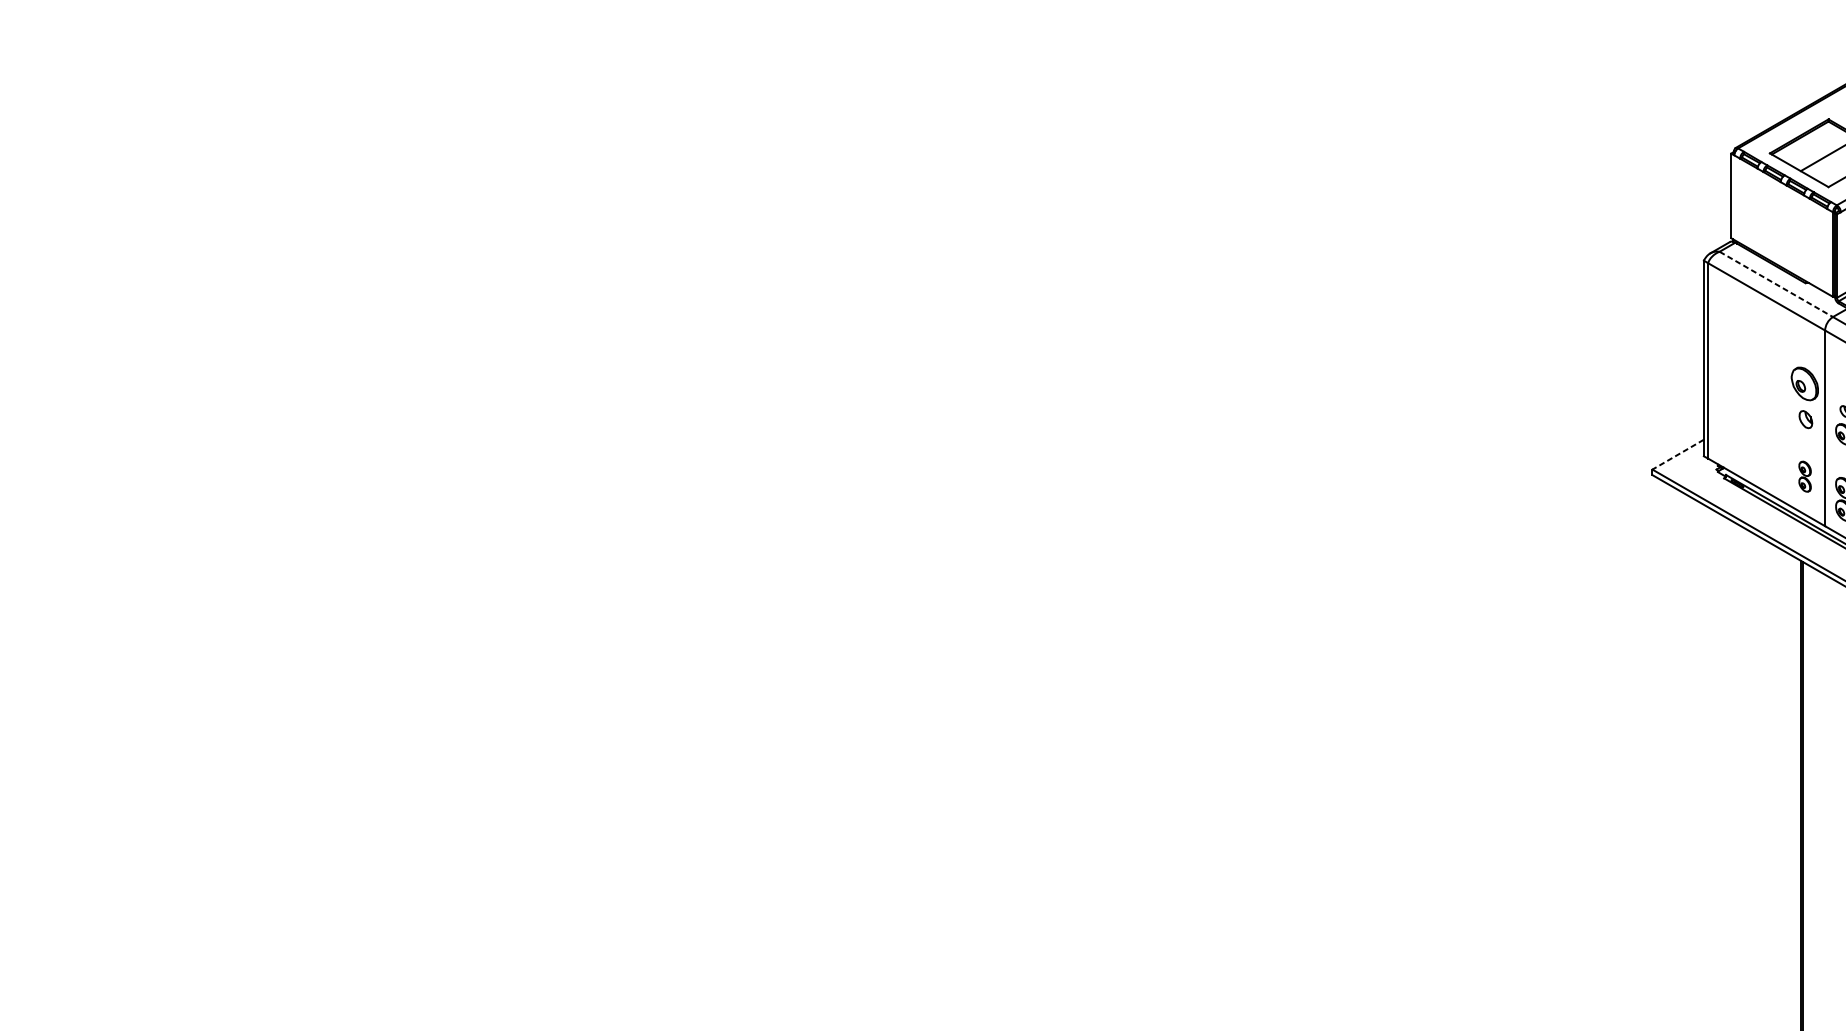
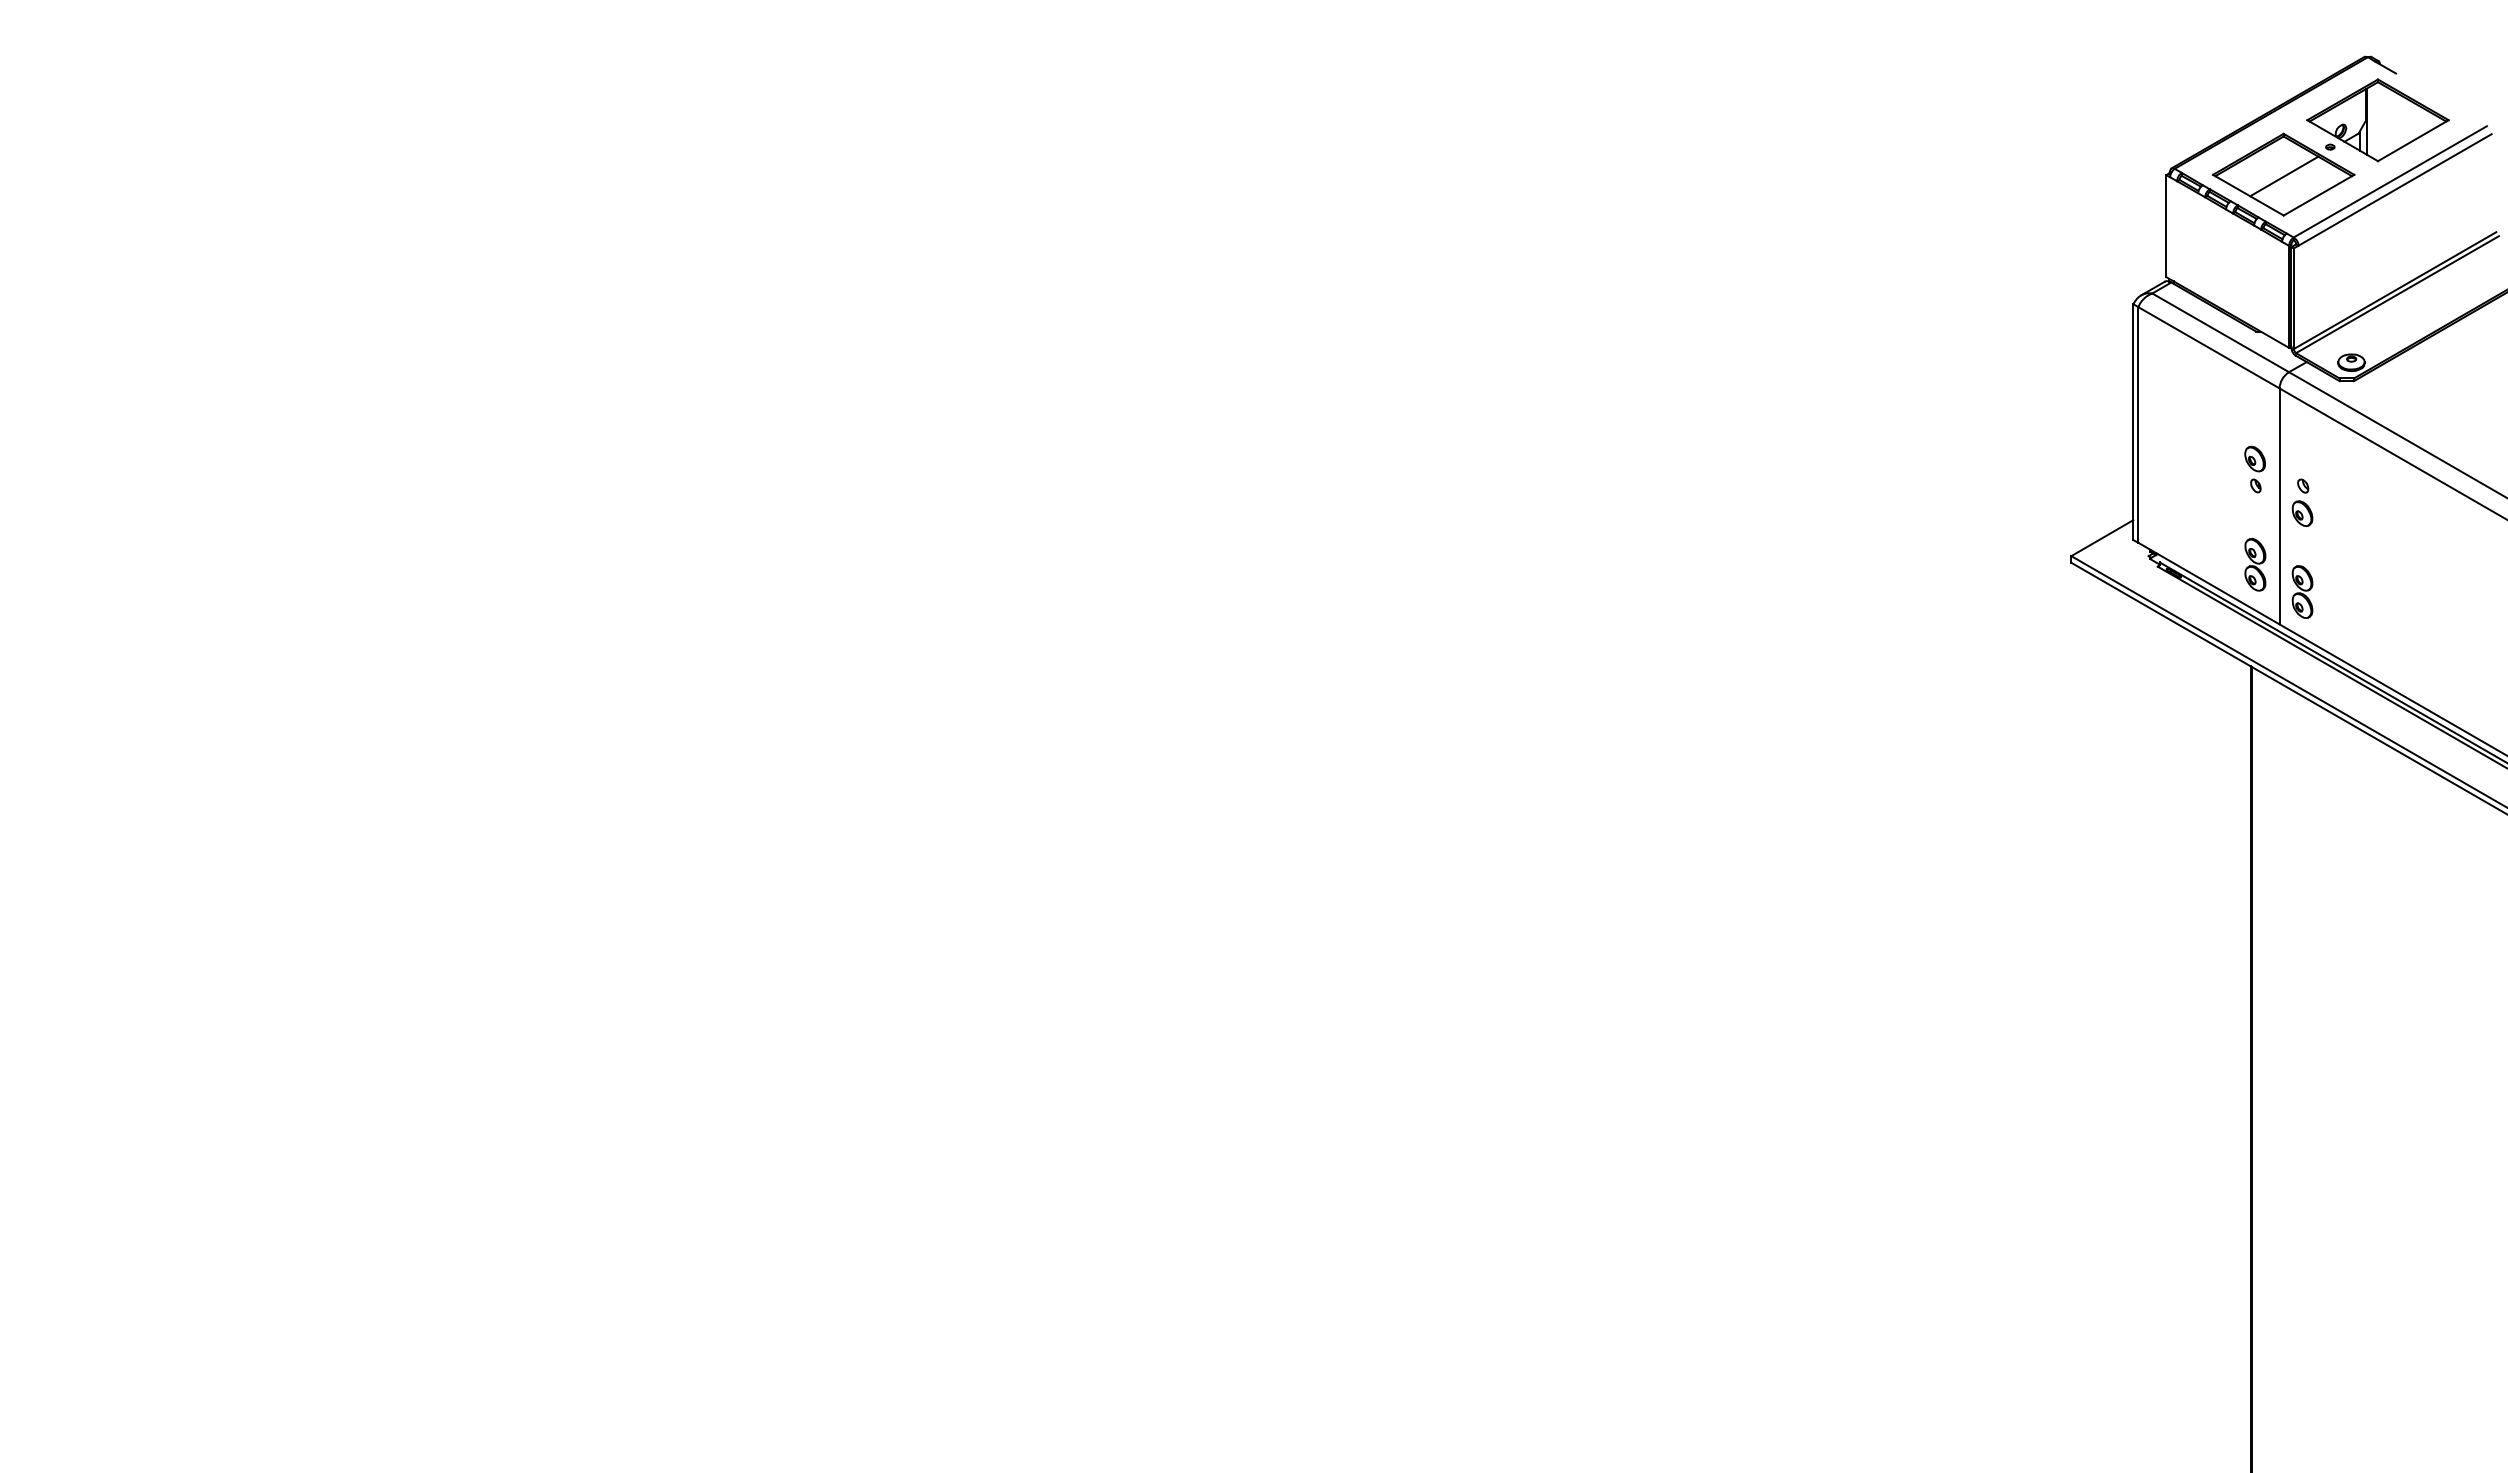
line: (1776, 284) -> (2220, 332), dashed -> solid
part: (1804, 397) -> (2254, 469), size x0.62
line: (1678, 454) -> (2102, 538), dashed -> solid
part: (1805, 476) -> (2255, 564), size x1.43

